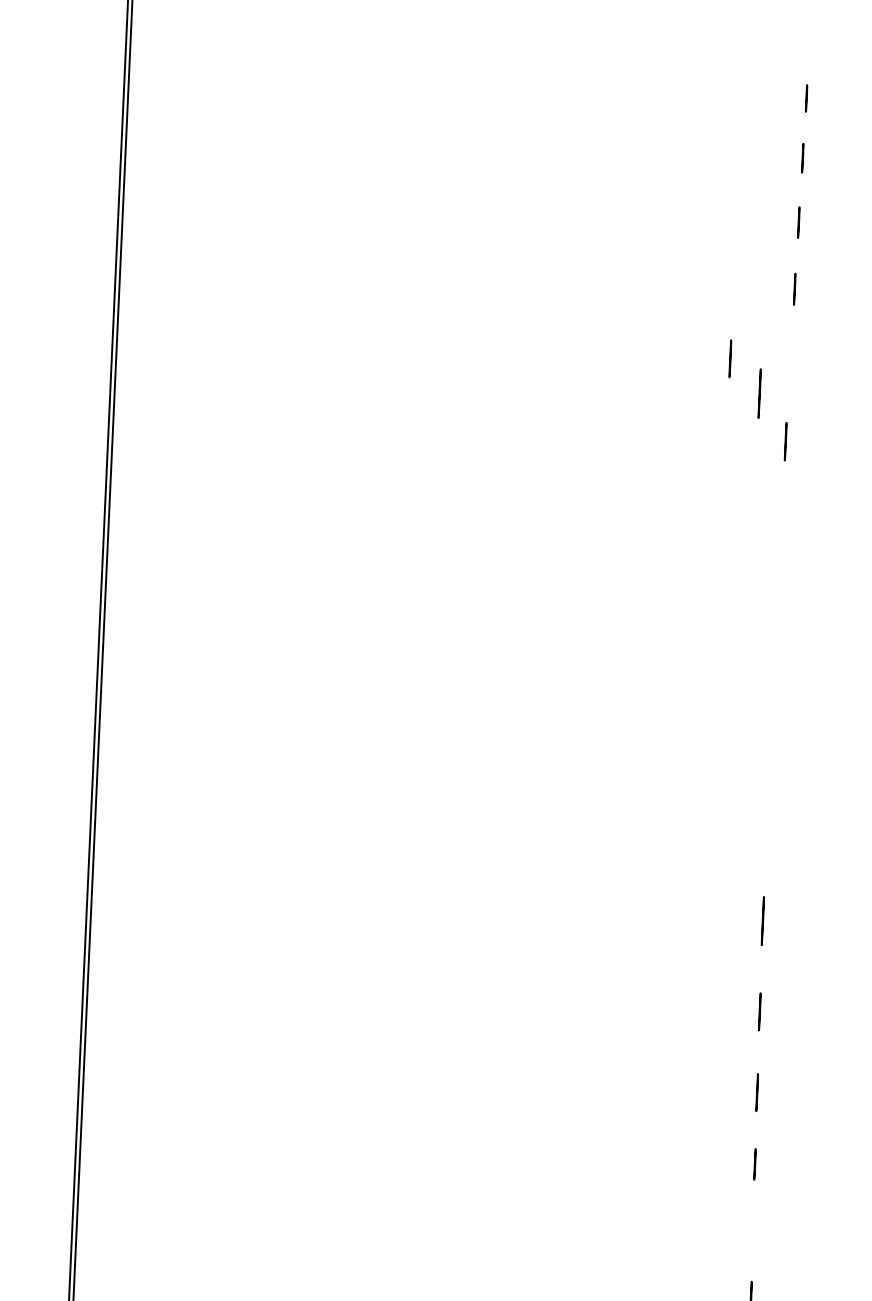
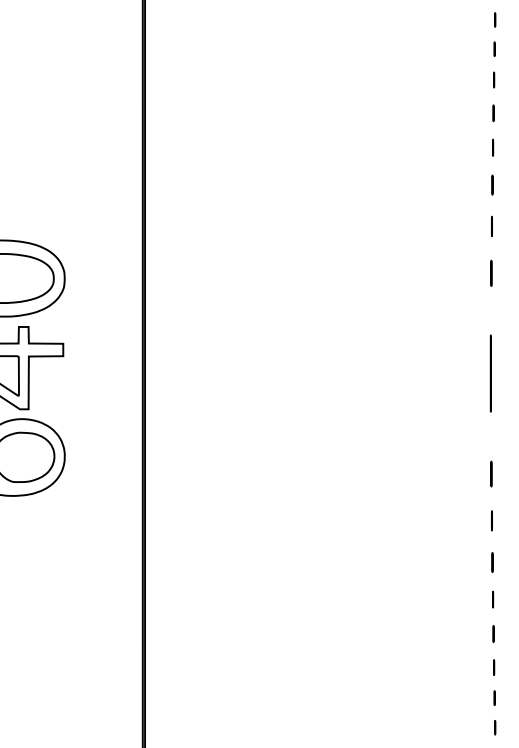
line: (810, 41) -> (495, 19), added
line: (730, 357) -> (492, 184), moved
line: (759, 391) -> (491, 272), moved
line: (769, 726) -> (490, 373), added
line: (752, 1230) -> (493, 633), added

